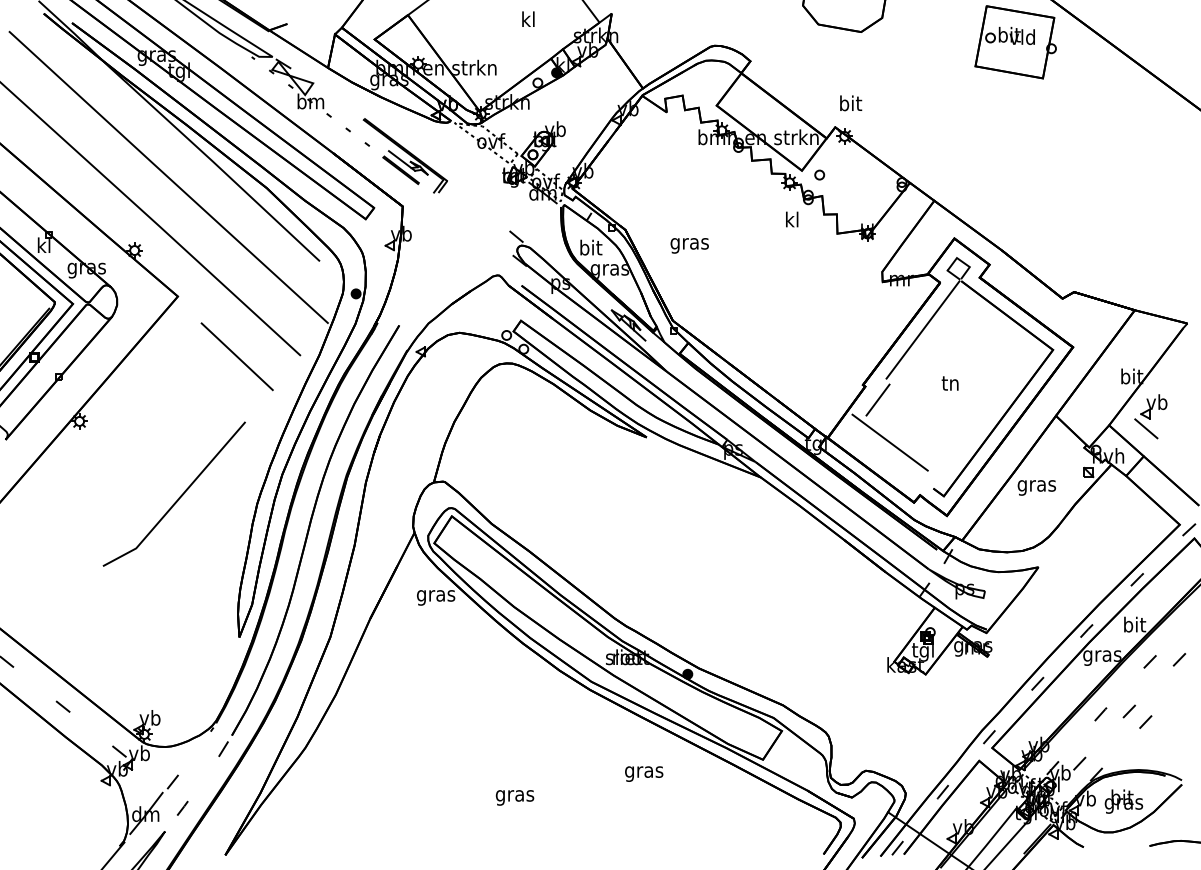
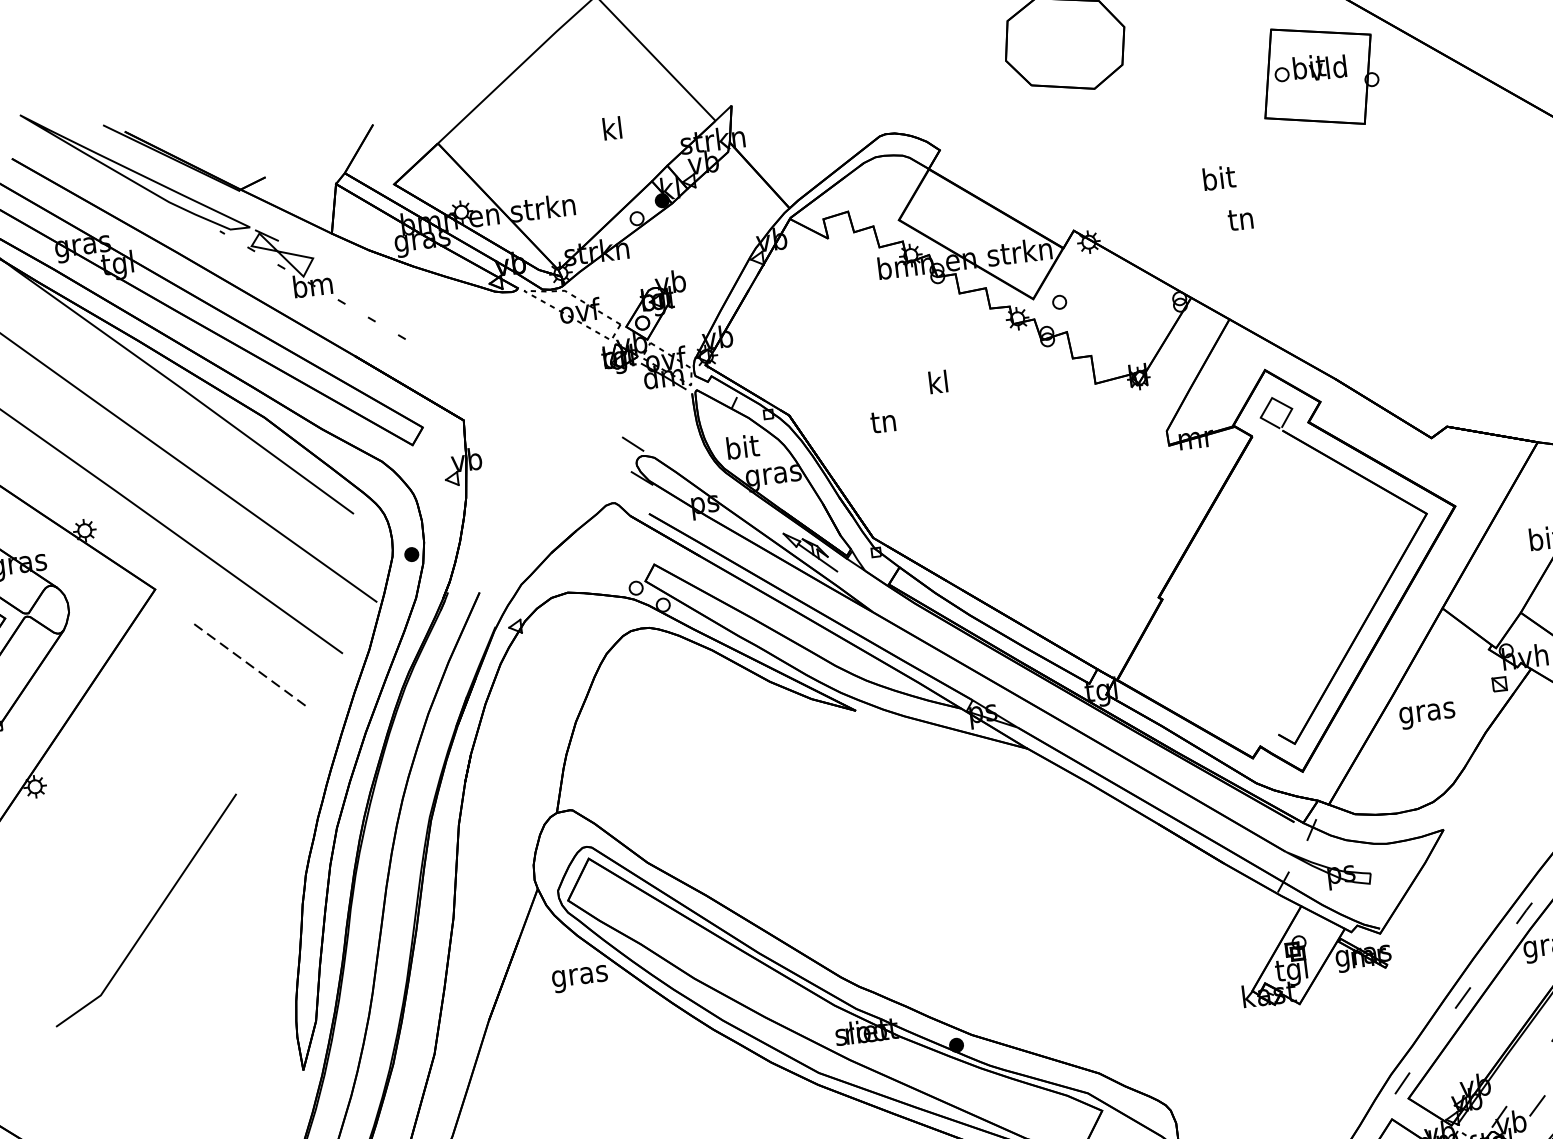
text: (851, 103) -> (1219, 178), moved
part: (404, 155) -> (457, 346), removed
text: (792, 219) -> (938, 381), moved
text: (689, 244) -> (883, 425), gras -> tn
line: (922, 329) -> (1234, 507), removed
line: (237, 356) -> (251, 665), solid -> dashed
text: (949, 383) -> (1239, 219), moved
line: (877, 399) -> (1182, 615), removed
line: (889, 442) -> (1207, 675), removed
line: (178, 497) -> (152, 914), moved

